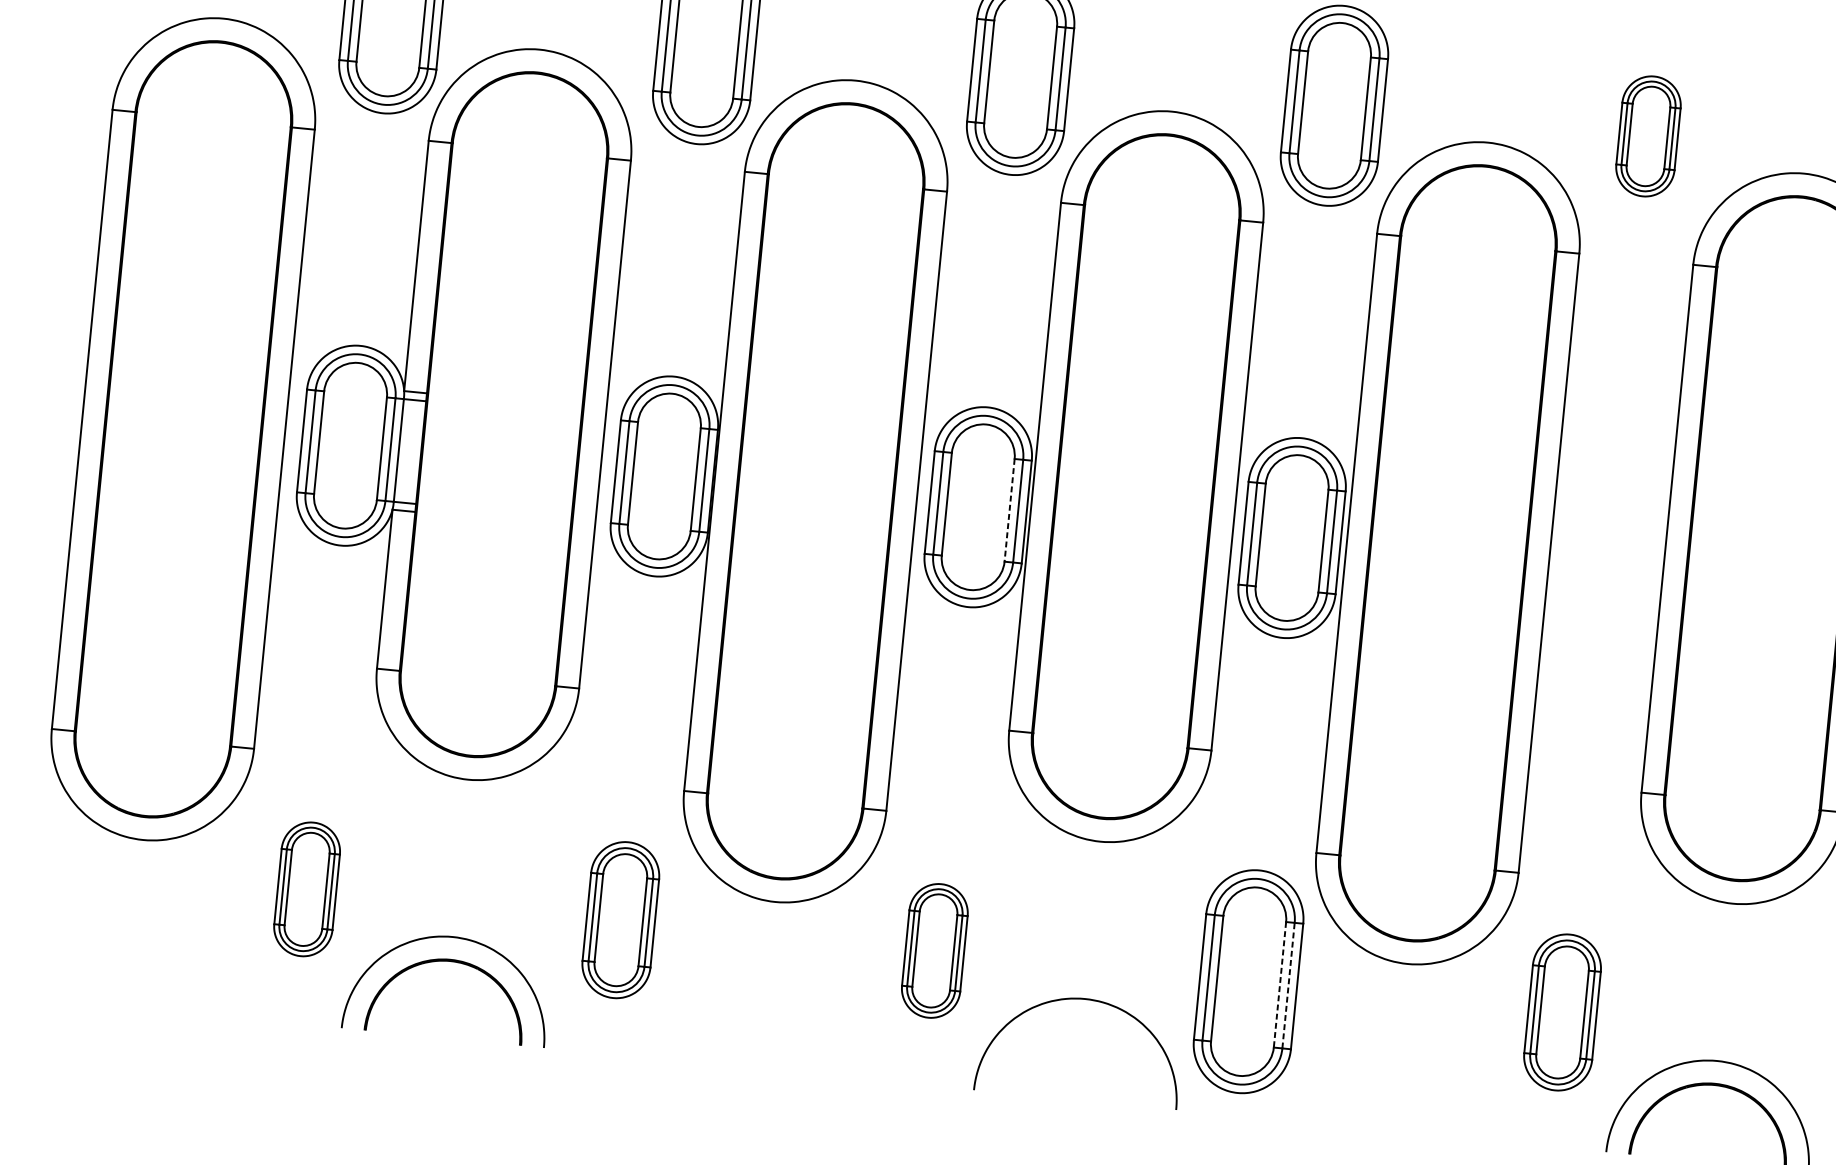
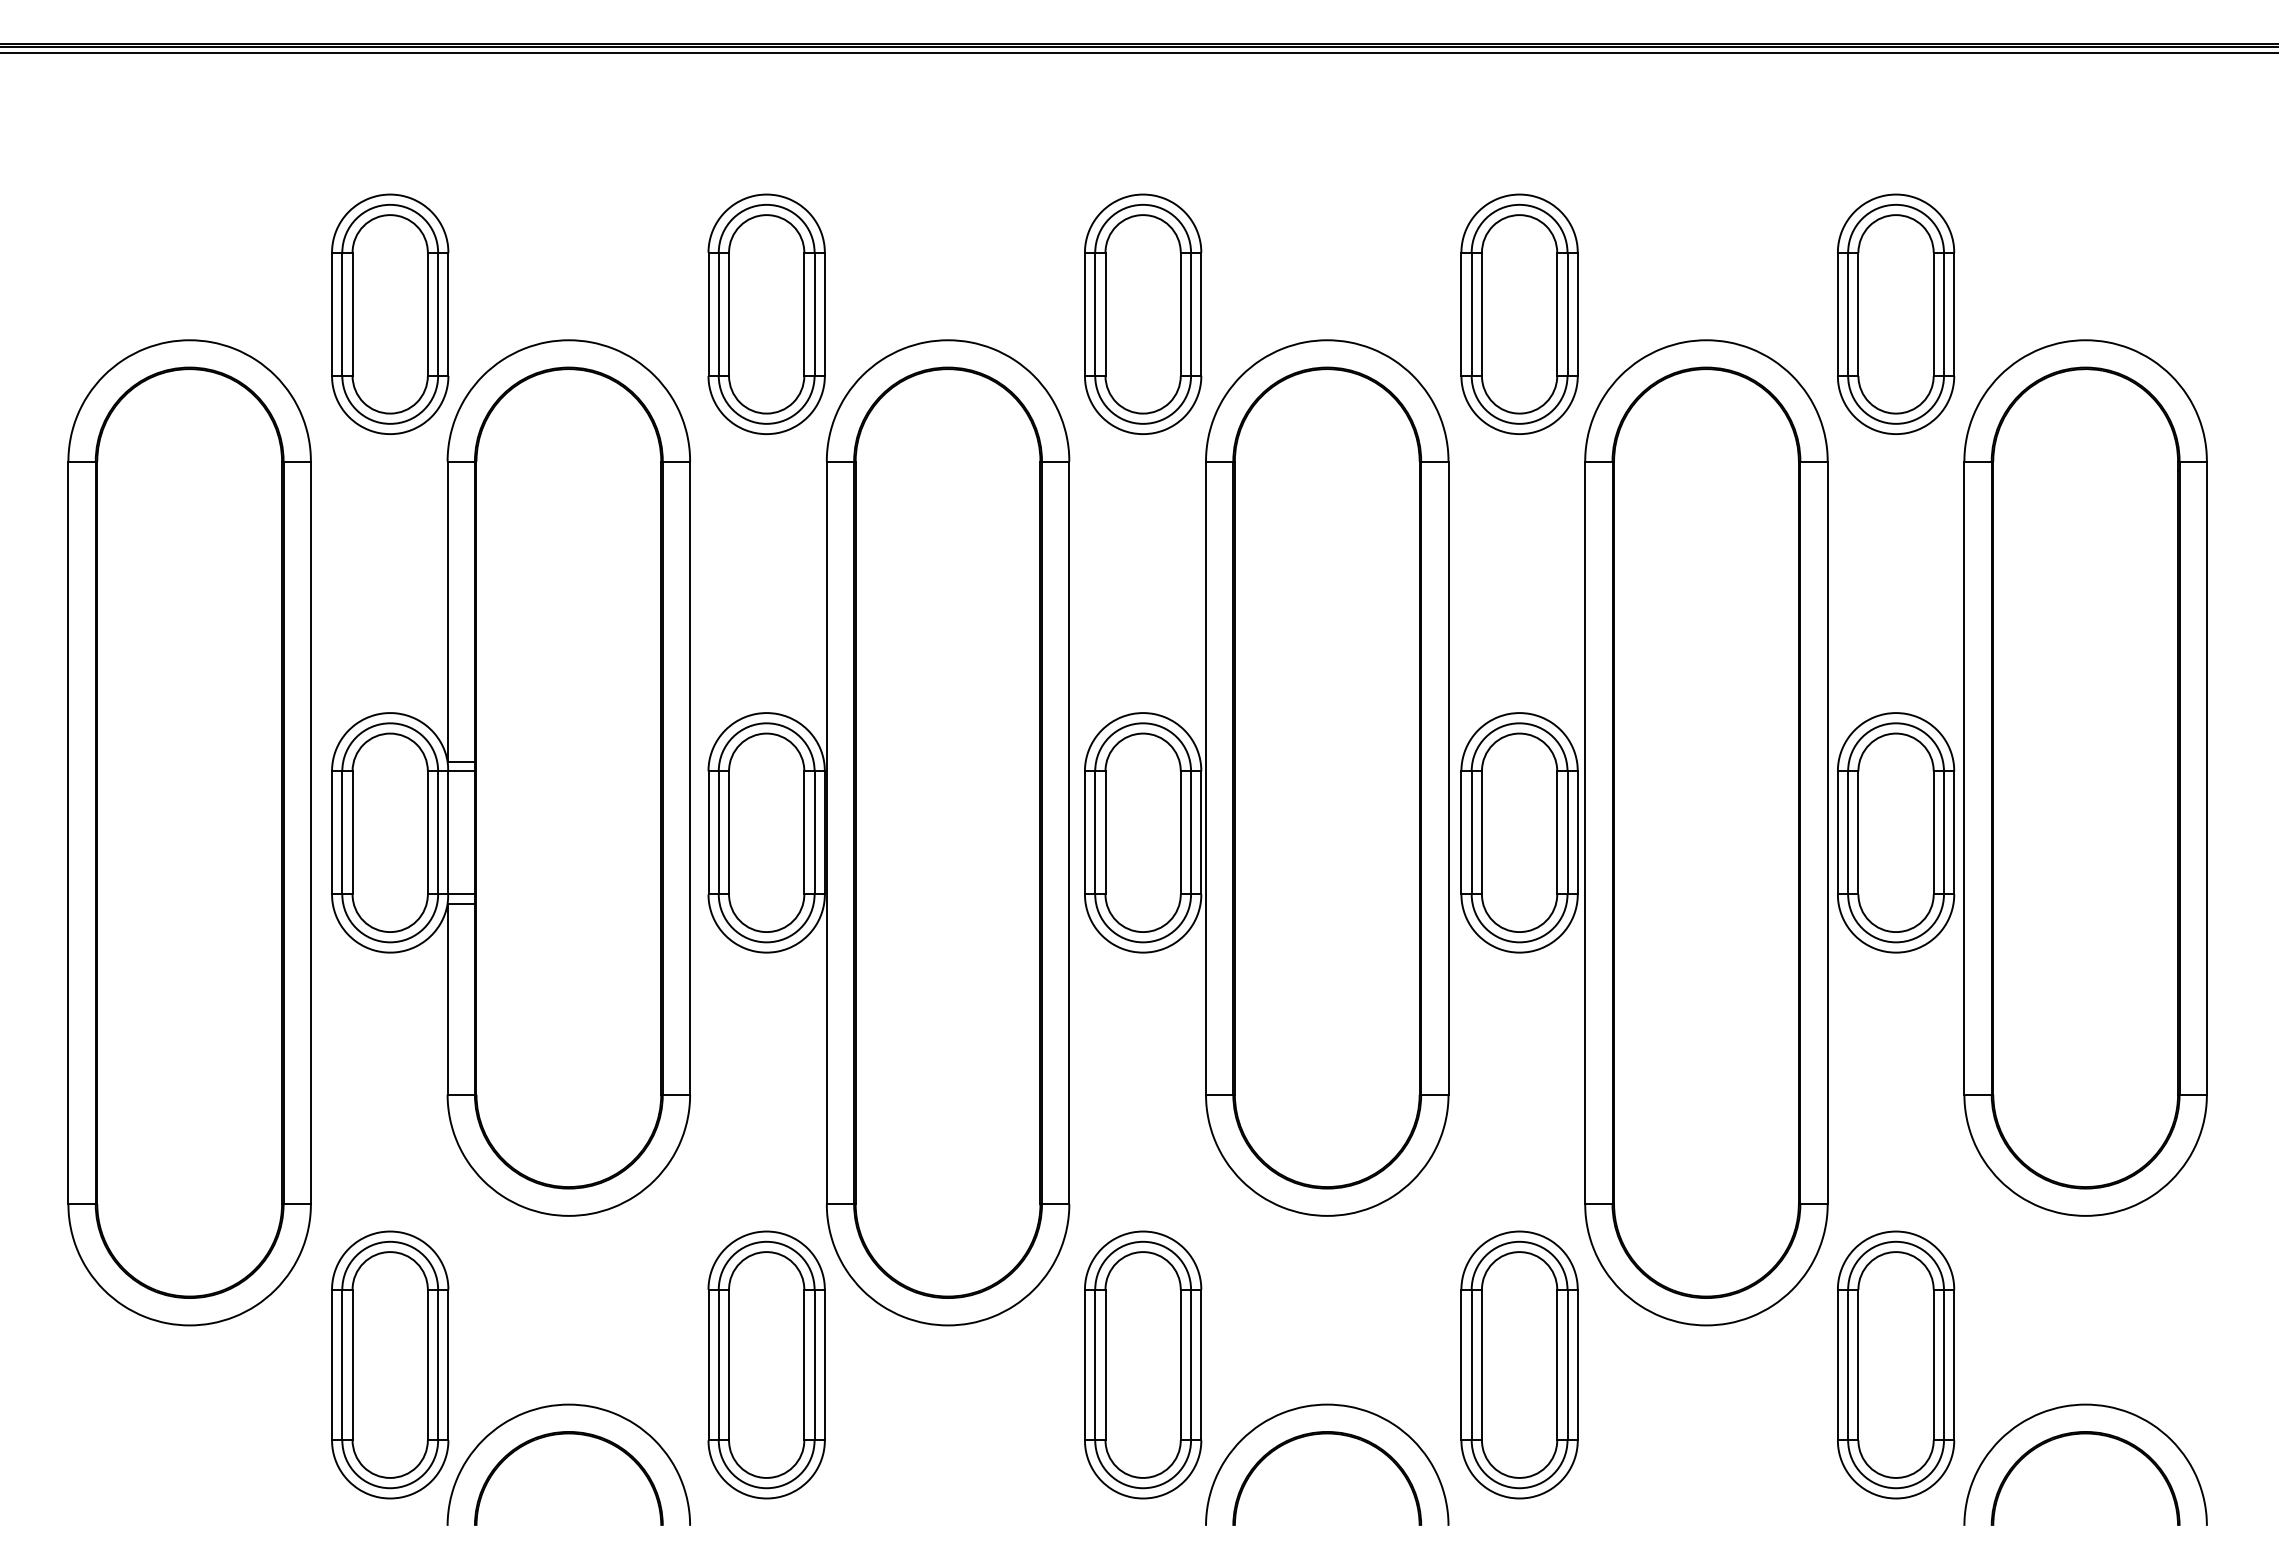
part: (1648, 135) -> (1896, 313), size x1.67
line: (1009, 510) -> (1180, 832), dashed -> solid
part: (1606, 568) -> (1896, 832), added
part: (307, 888) -> (390, 1364), size x1.67
part: (620, 919) -> (766, 1364), size x1.43
part: (935, 950) -> (1143, 1364), size x1.67
line: (1280, 985) -> (1557, 1365), dashed -> solid
line: (1288, 985) -> (1567, 1364), dashed -> solid
part: (1562, 1012) -> (1896, 1364), size x1.43
part: (1082, 1023) -> (1327, 1434), added

